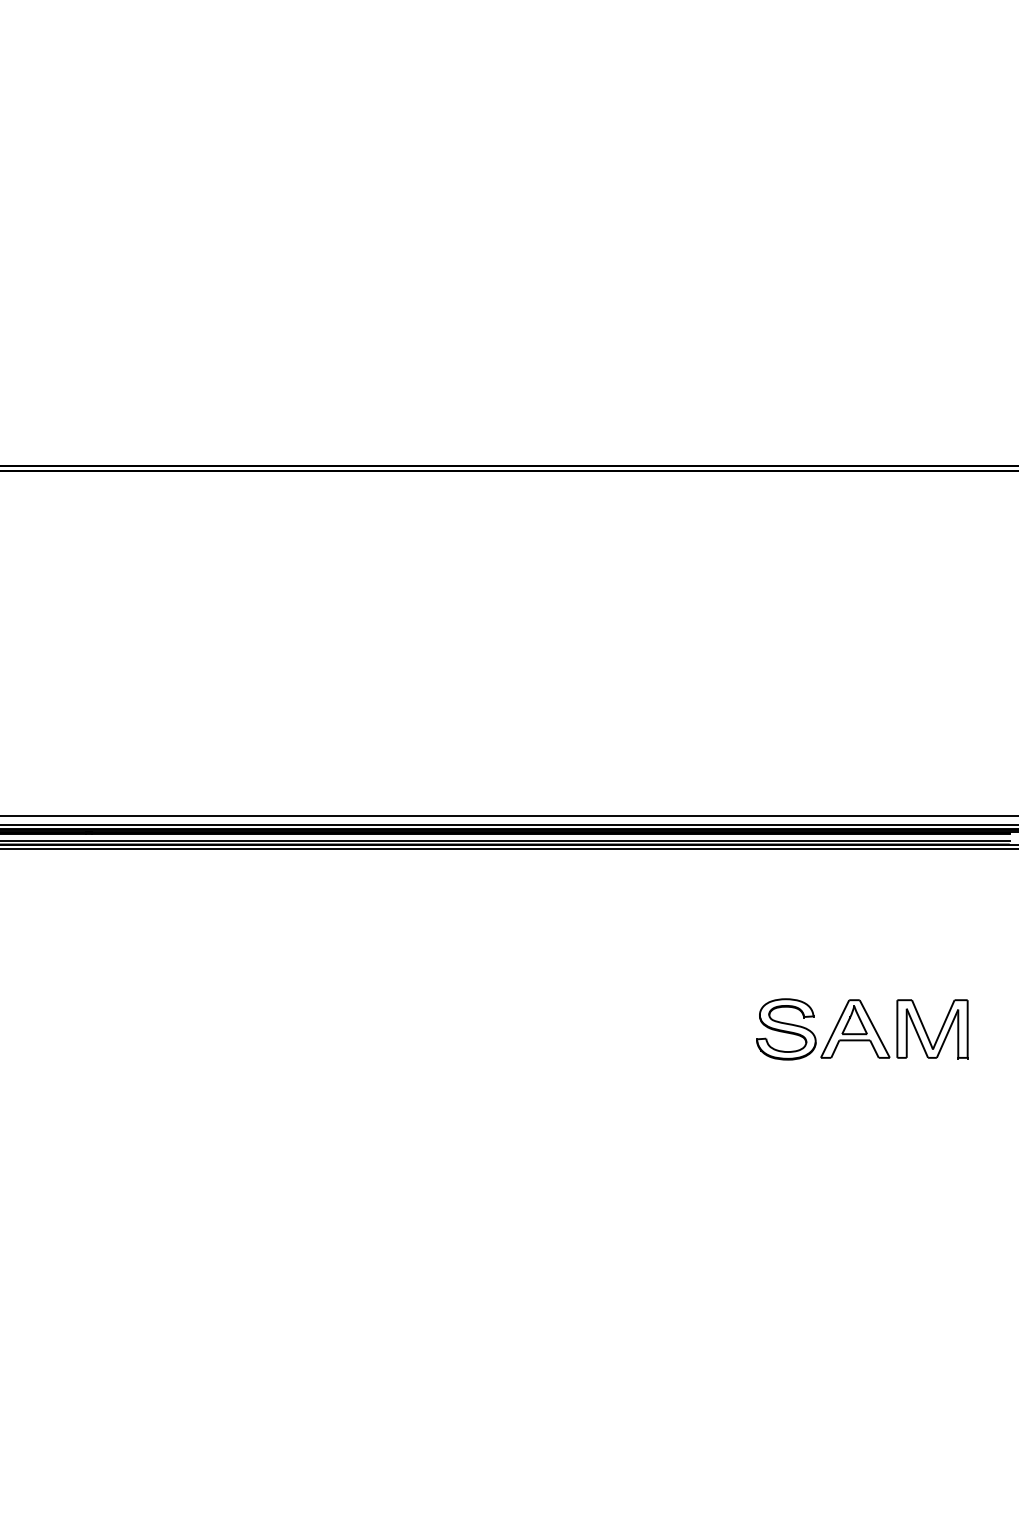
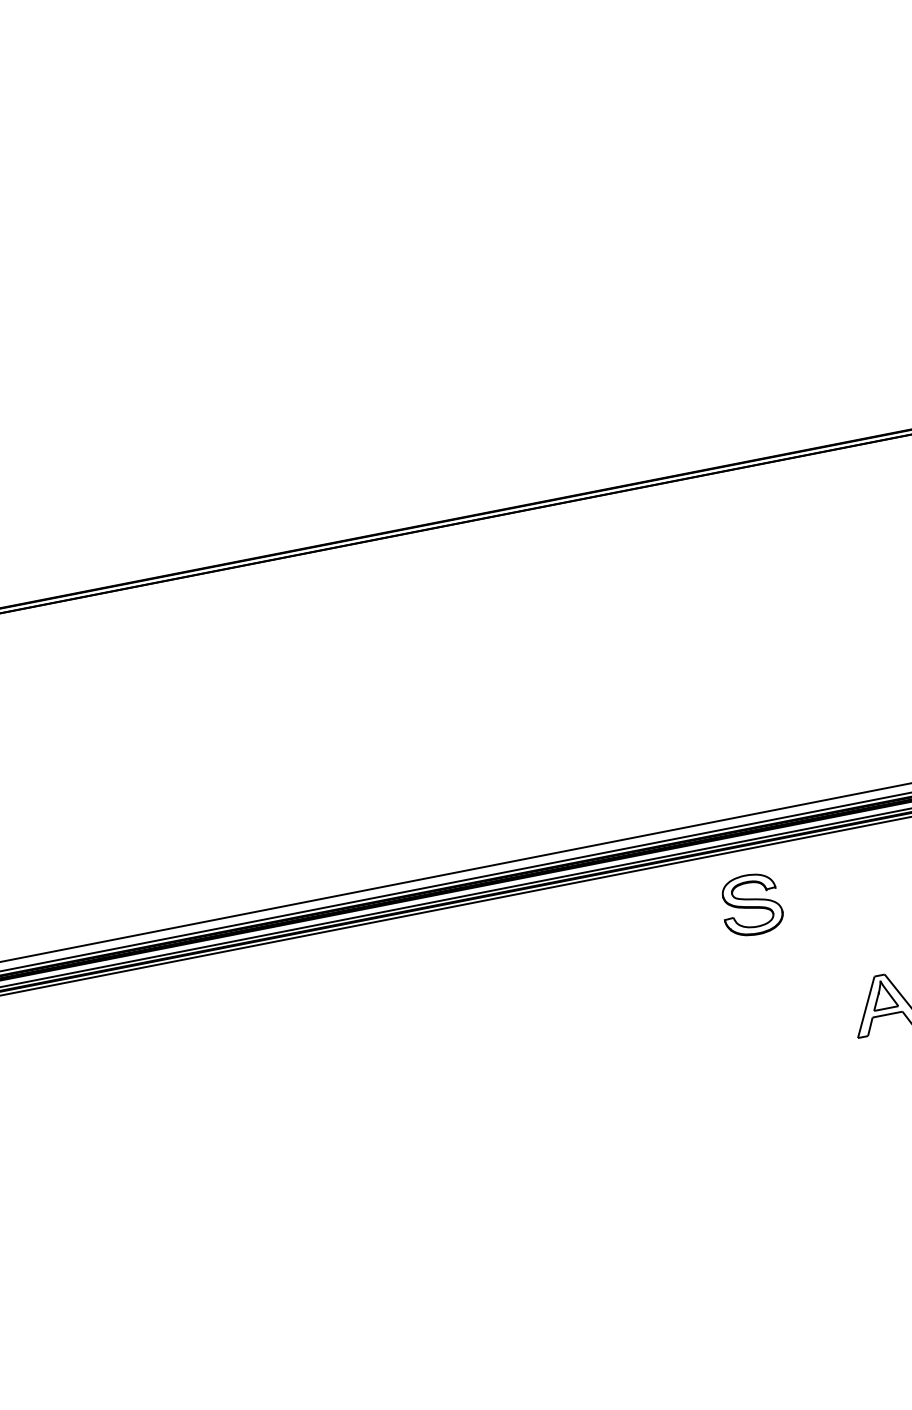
part: (786, 1029) -> (751, 905), moved

